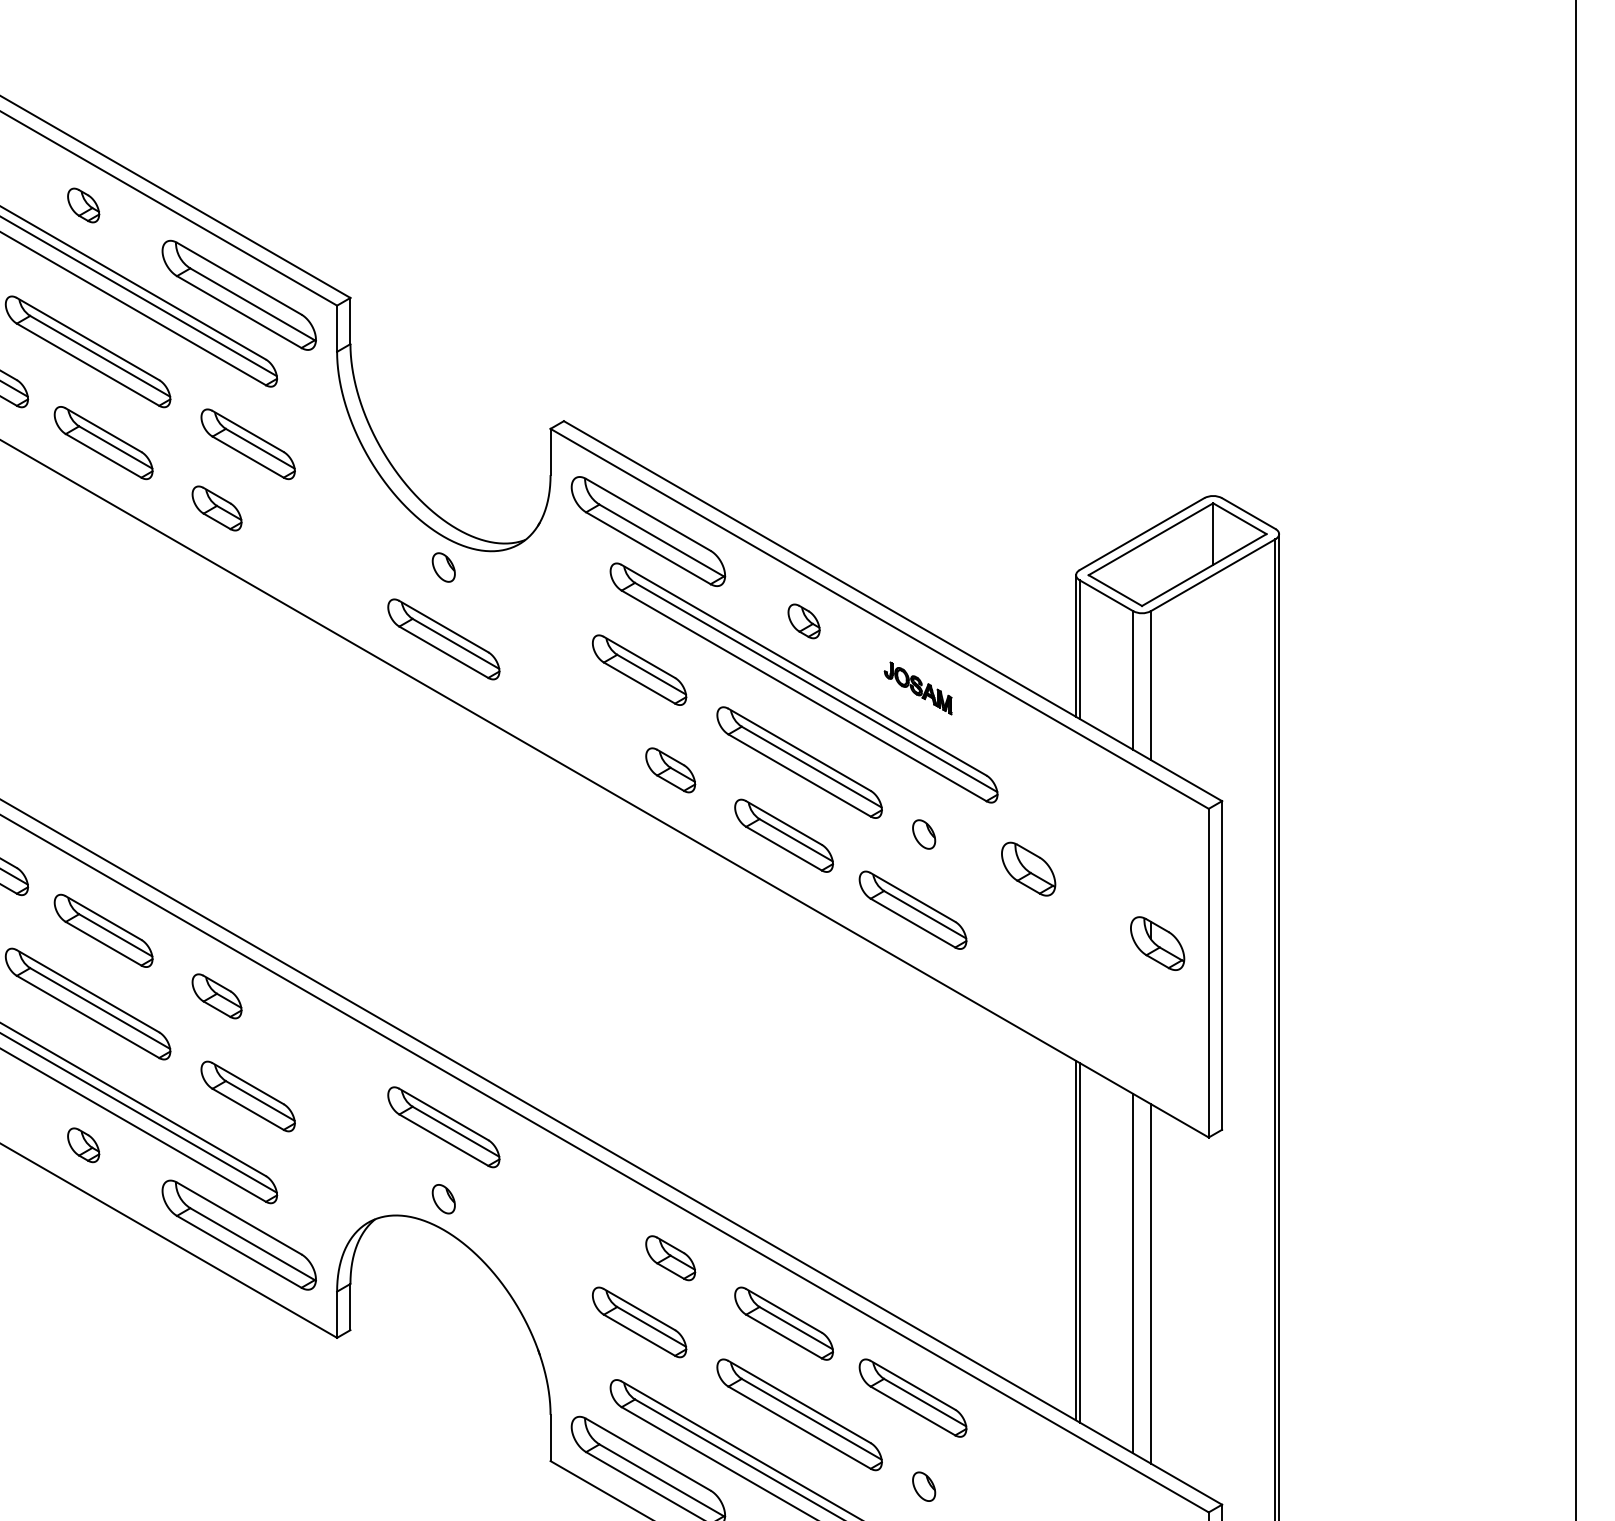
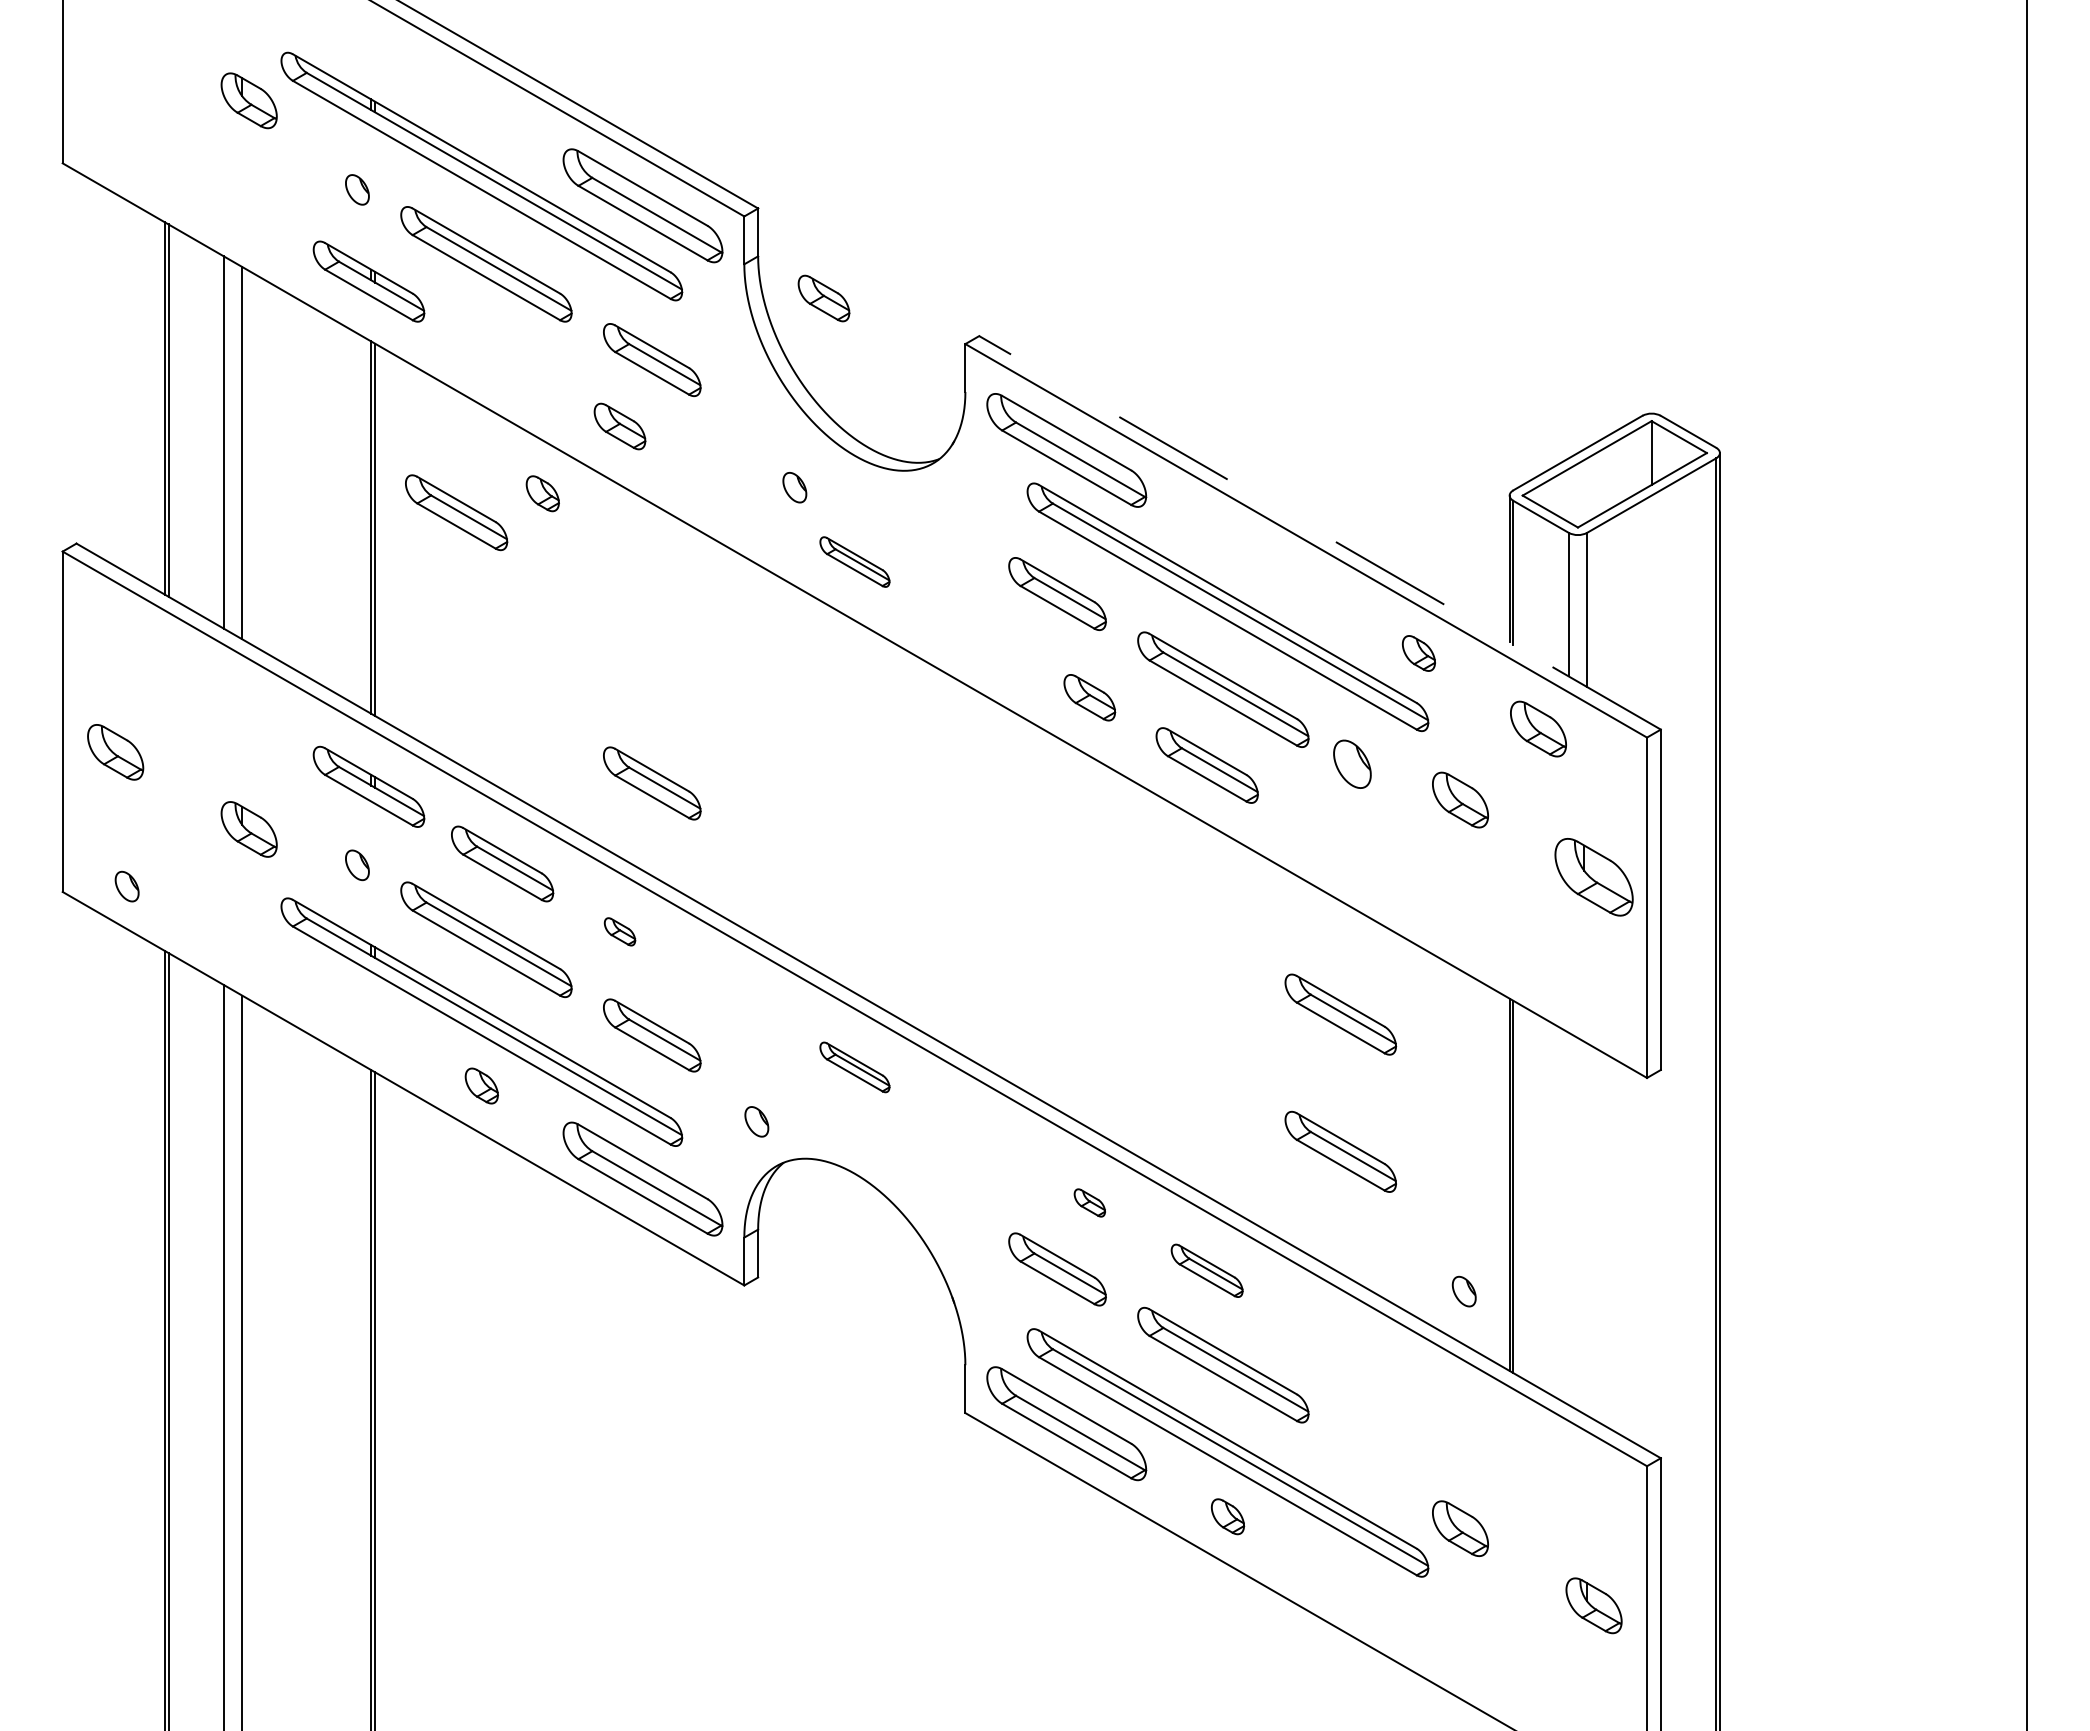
part: (83, 205) -> (542, 493), moved
part: (413, 384) -> (823, 298), added
part: (103, 442) -> (456, 512), moved
part: (443, 567) -> (794, 487), moved
line: (893, 610) -> (1320, 532), solid -> dashed
part: (803, 621) -> (1418, 653), moved
part: (443, 638) -> (854, 561), size x0.6
part: (917, 688) -> (1345, 612), removed
part: (1103, 800) -> (1538, 728), added
part: (923, 833) -> (1351, 763), size x1.6
part: (248, 853) -> (652, 783), added
part: (912, 910) -> (1340, 1014), moved
part: (1157, 942) -> (1593, 876), size x1.4
part: (216, 996) -> (619, 931), size x0.6
part: (443, 1127) -> (854, 1067), size x0.6
part: (443, 1198) -> (756, 1121), moved
part: (670, 1257) -> (1089, 1202), size x0.6
line: (1132, 1273) -> (1568, 1218), removed
line: (1151, 1283) -> (1587, 1229), removed
part: (783, 1323) -> (1206, 1270), size x0.7
part: (912, 1397) -> (1340, 1151), moved
part: (923, 1486) -> (1463, 1291), moved

